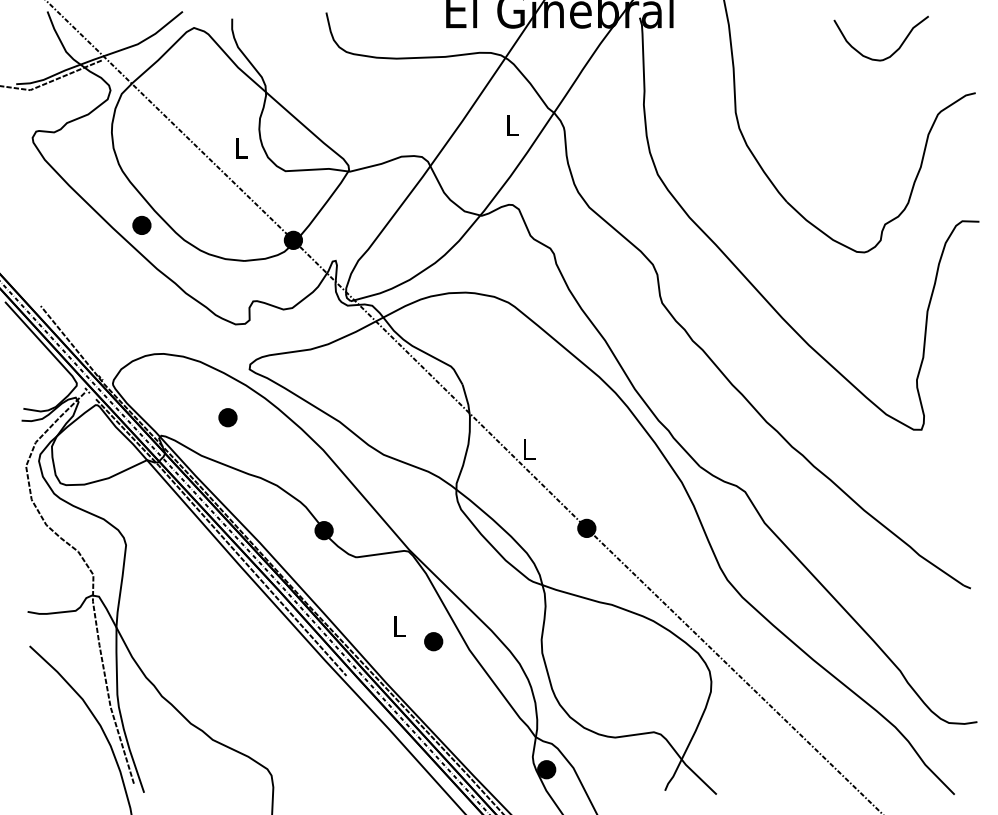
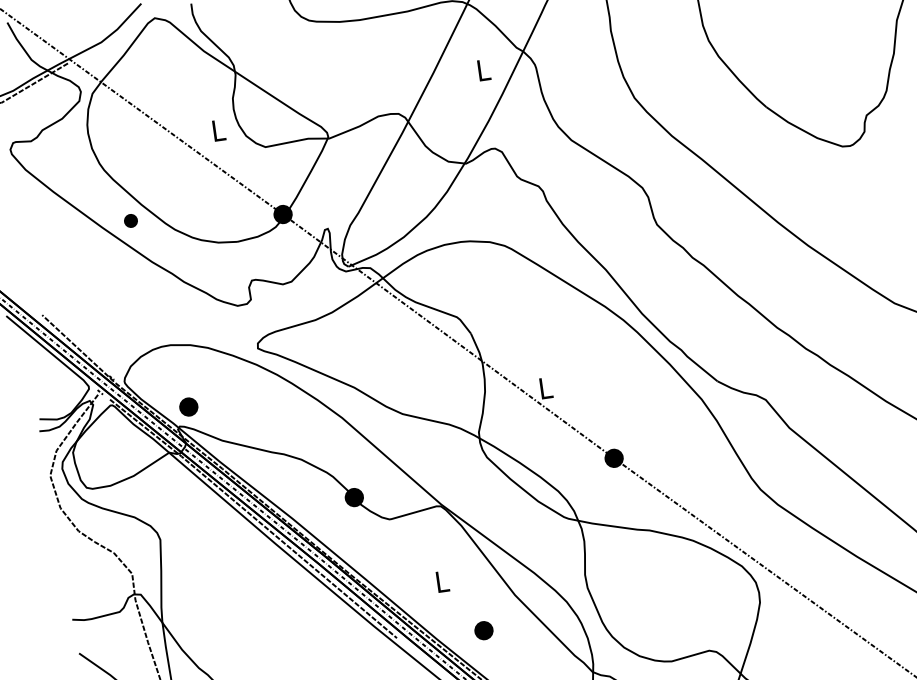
part: (141, 224) -> (130, 220), size x0.7
part: (227, 417) -> (188, 406), moved
part: (433, 641) -> (483, 630), moved

